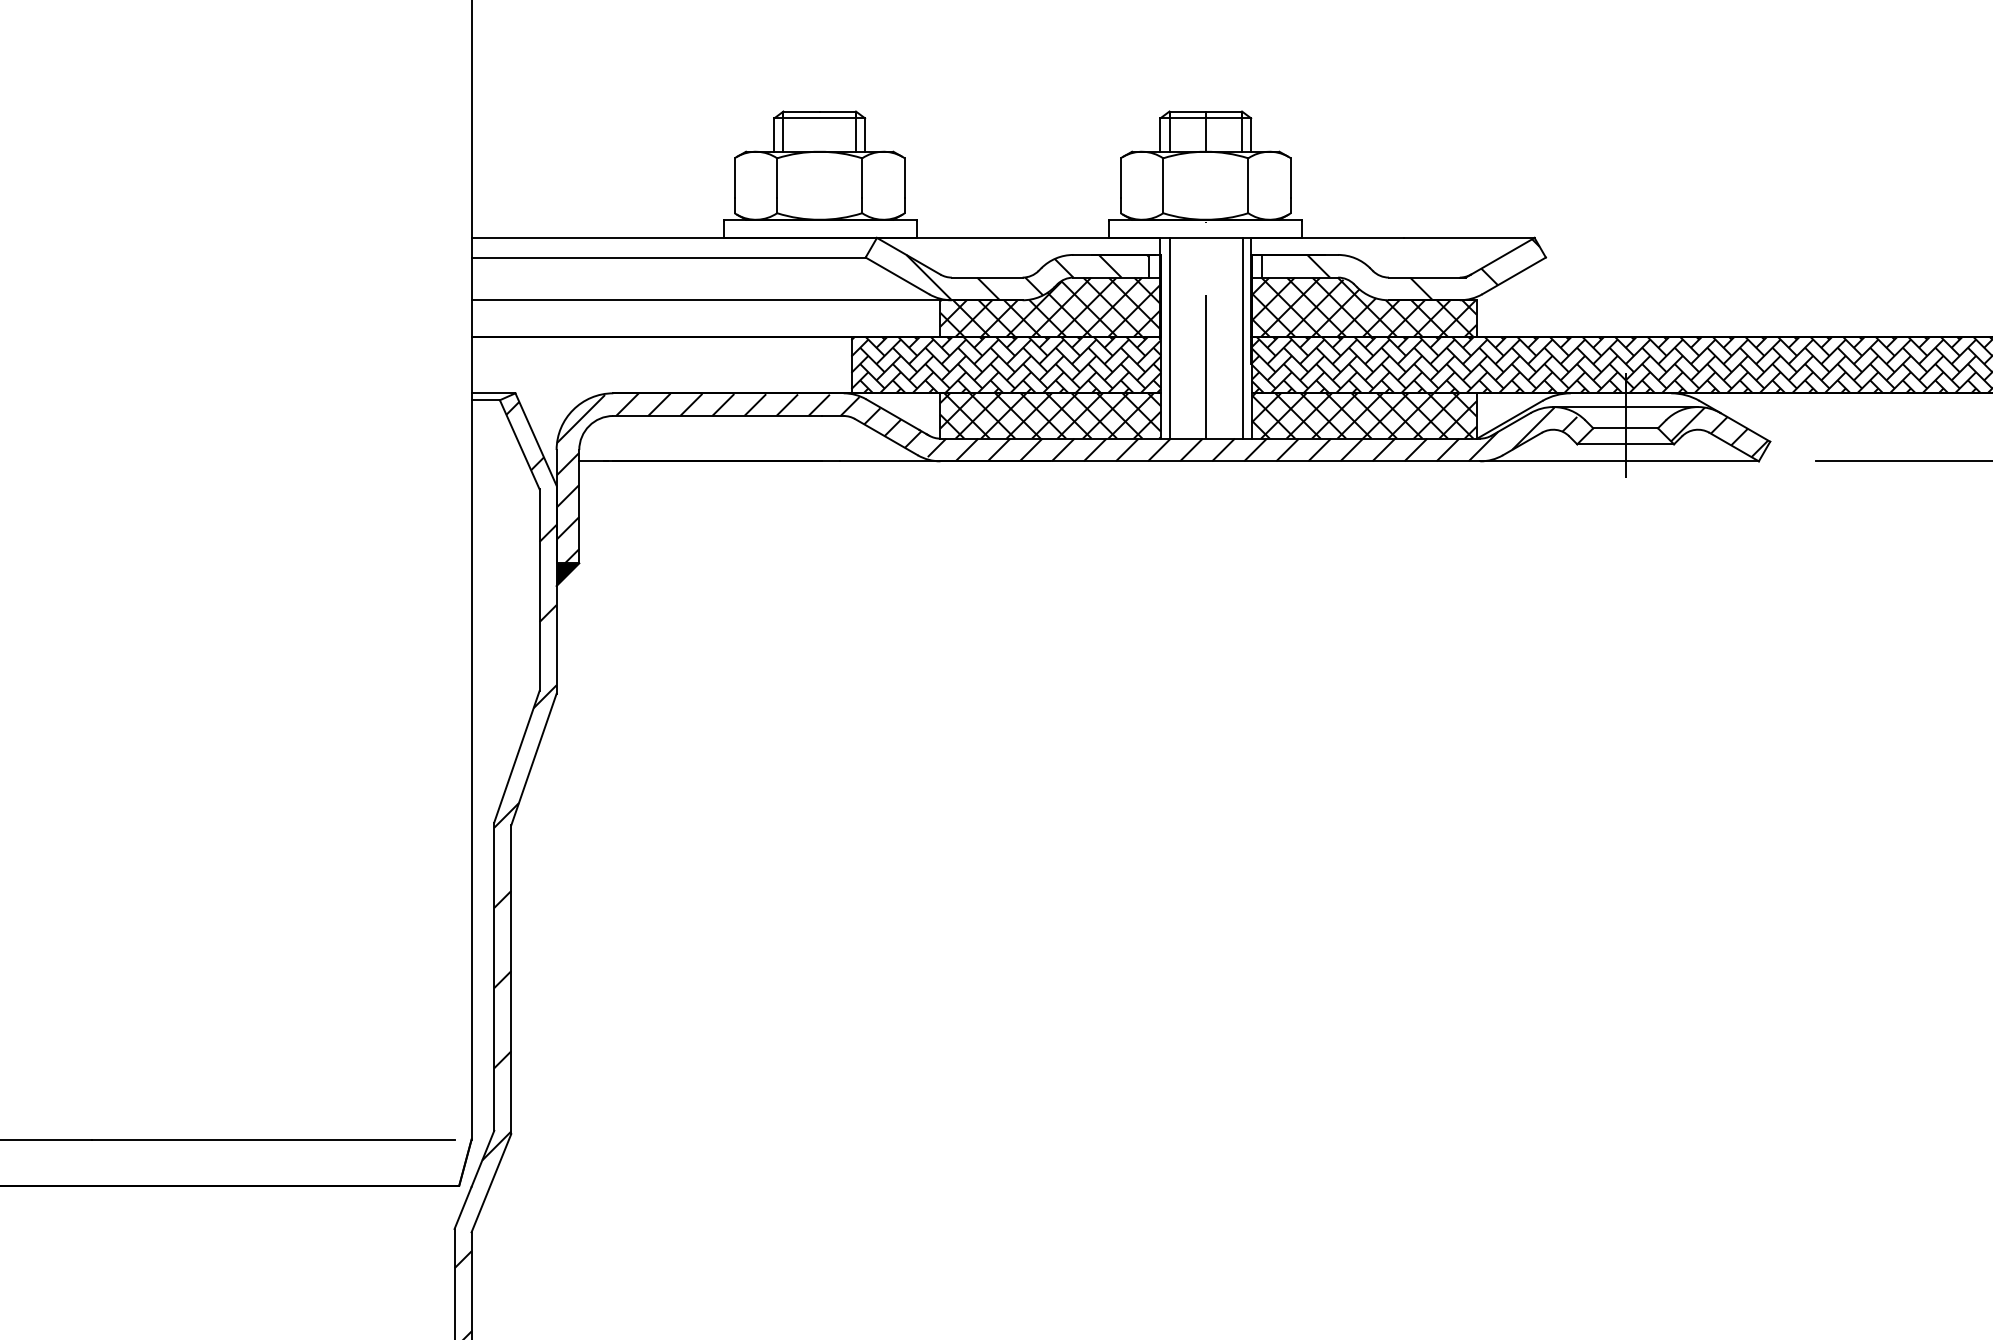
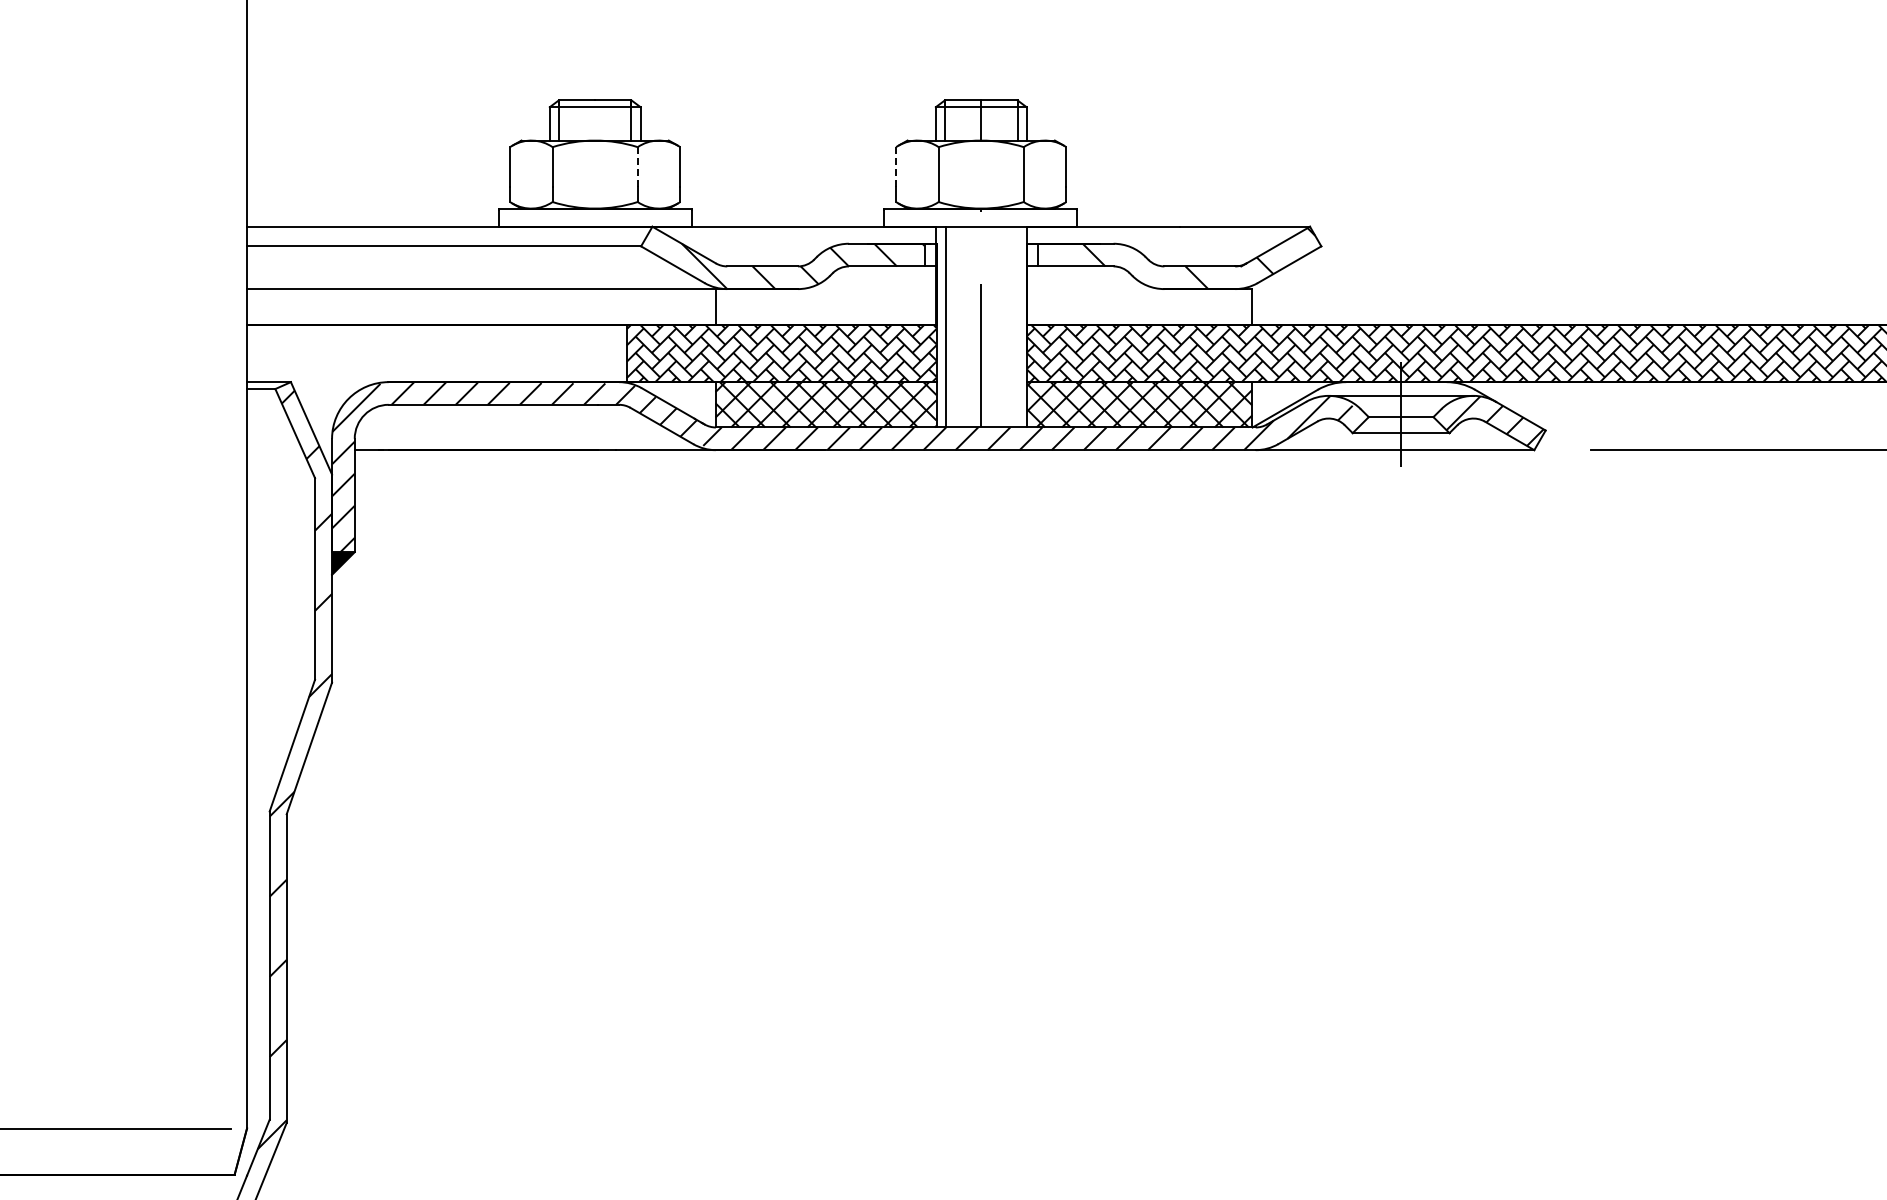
line: (862, 178) -> (637, 167), solid -> dashed
line: (1120, 178) -> (895, 167), solid -> dashed
hatch: (1050, 306) -> (825, 295), removed
hatch: (1363, 306) -> (1138, 295), removed
line: (1242, 337) -> (1017, 326), removed

